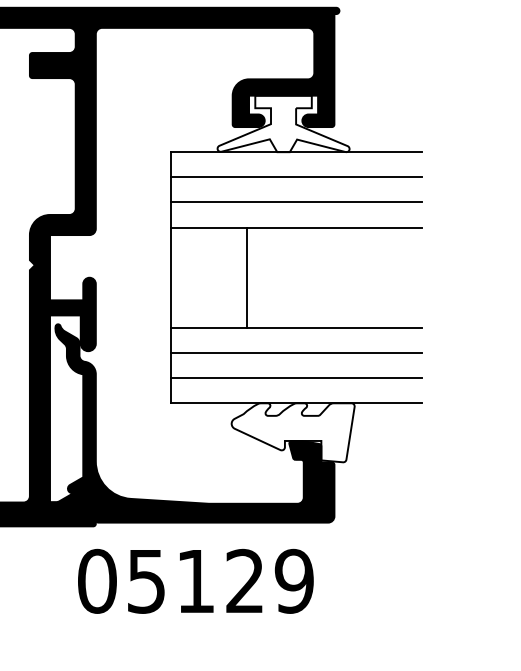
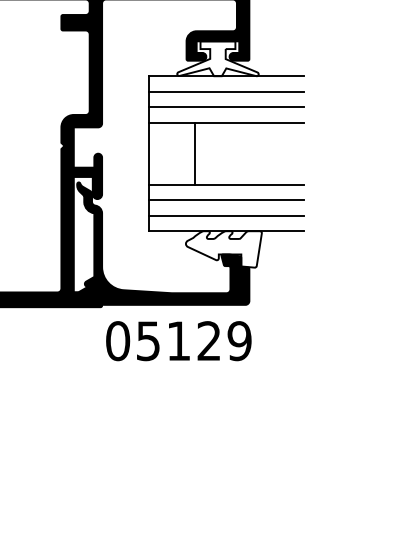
text: (195, 581) -> (178, 341), moved

